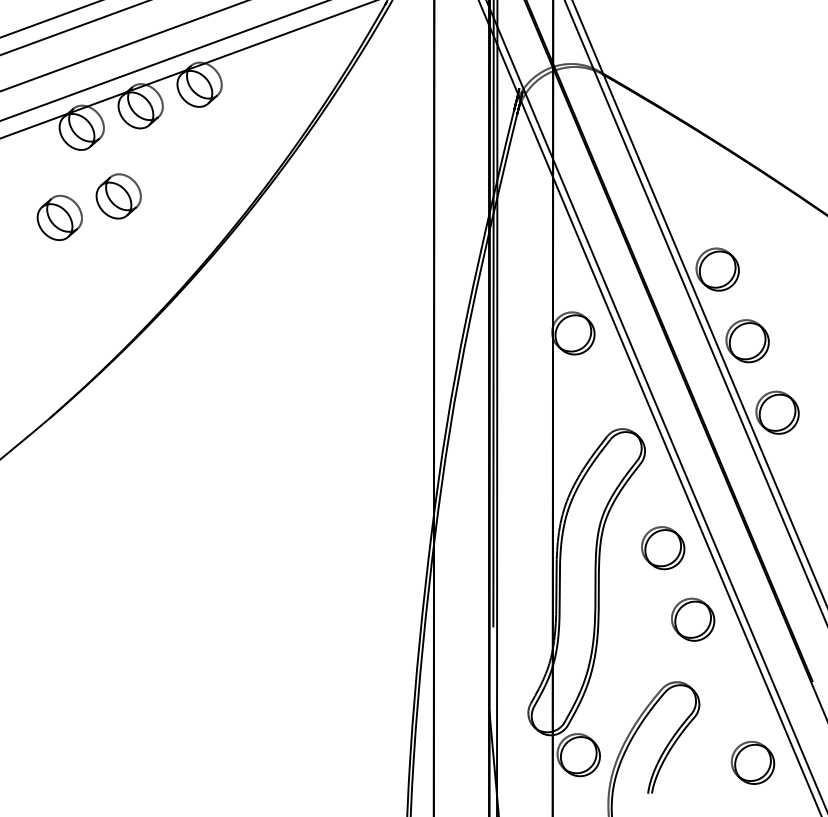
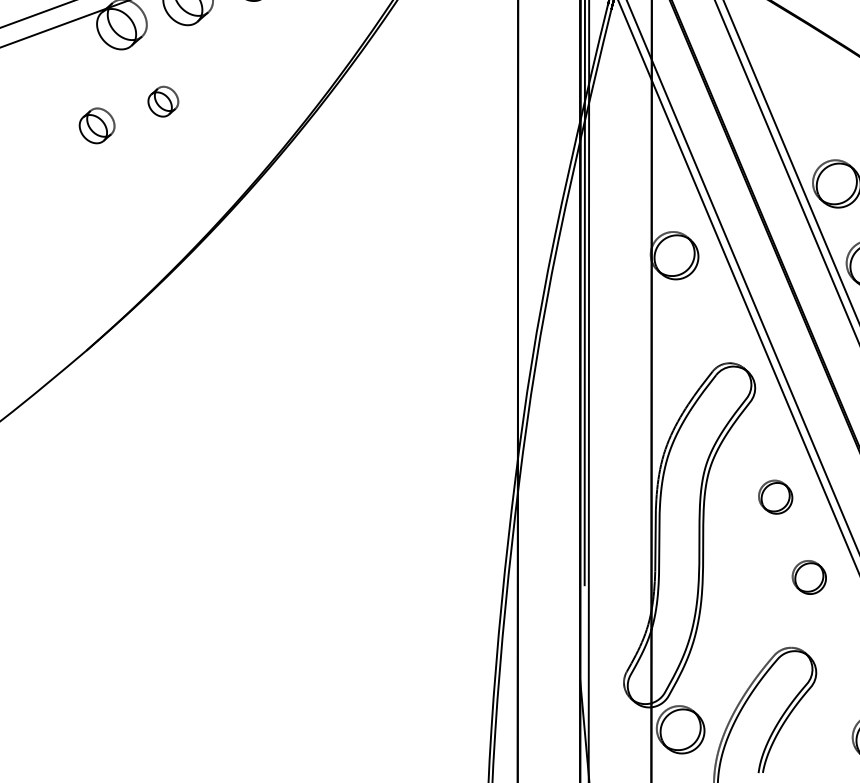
part: (118, 196) -> (163, 101), size x0.6
part: (59, 217) -> (96, 125), size x0.7
part: (663, 548) -> (775, 497), size x0.7
part: (693, 619) -> (809, 577), size x0.7

